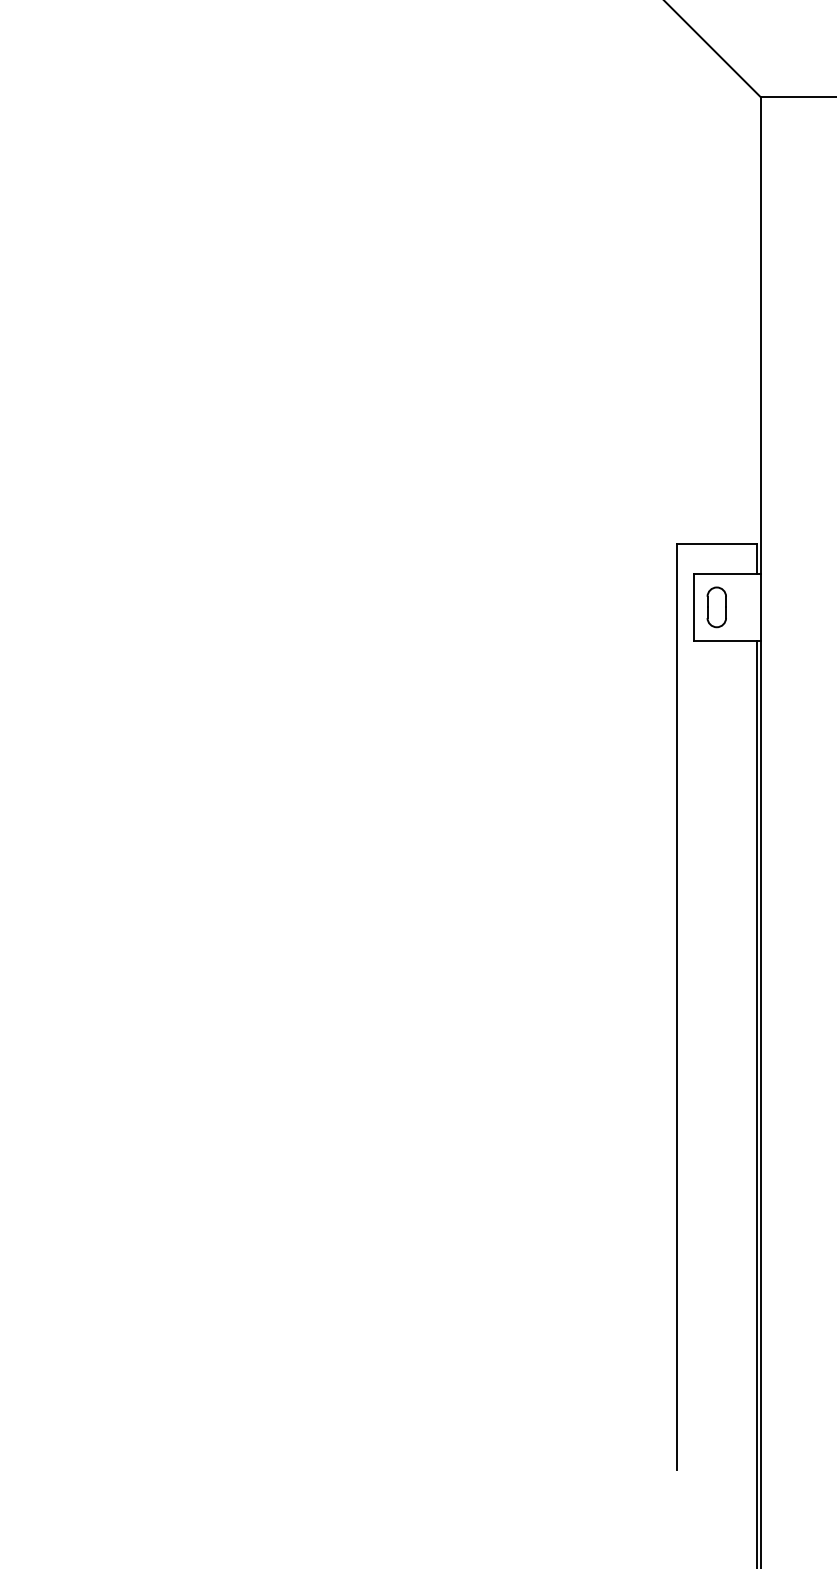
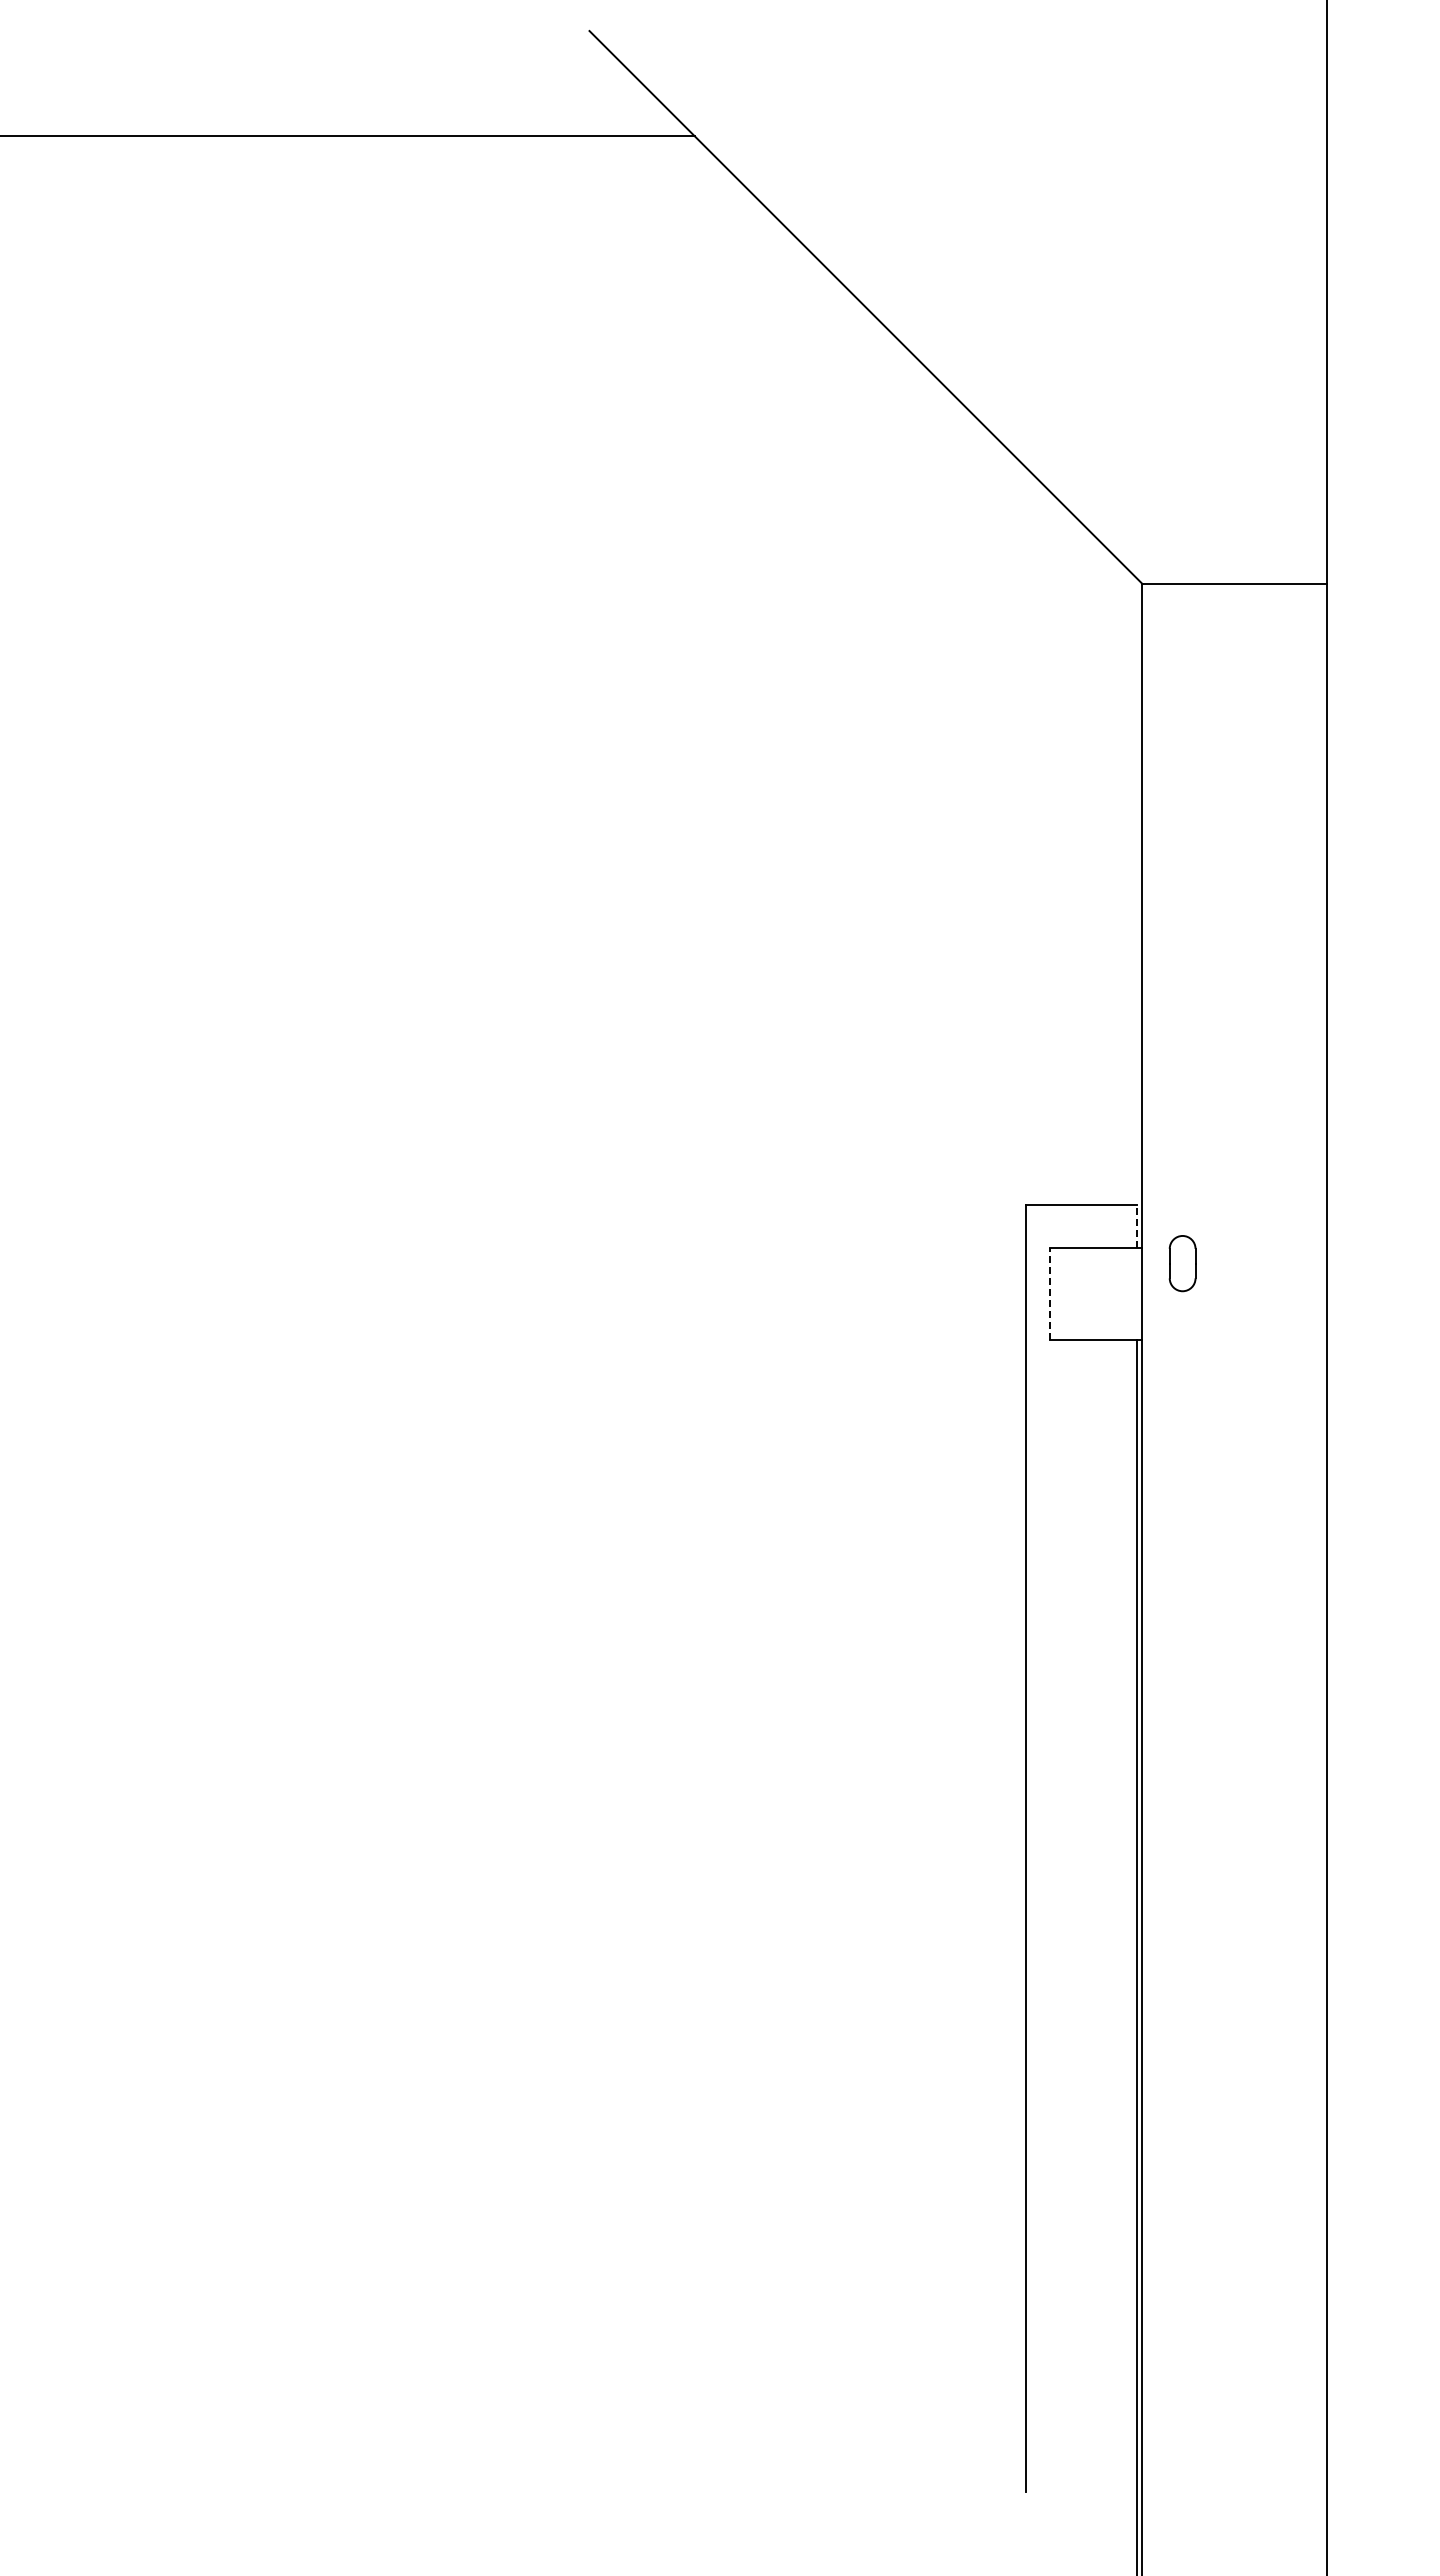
line: (756, 558) -> (1136, 1225), solid -> dashed
line: (694, 607) -> (1050, 1293), solid -> dashed
part: (716, 607) -> (1182, 1263), moved

